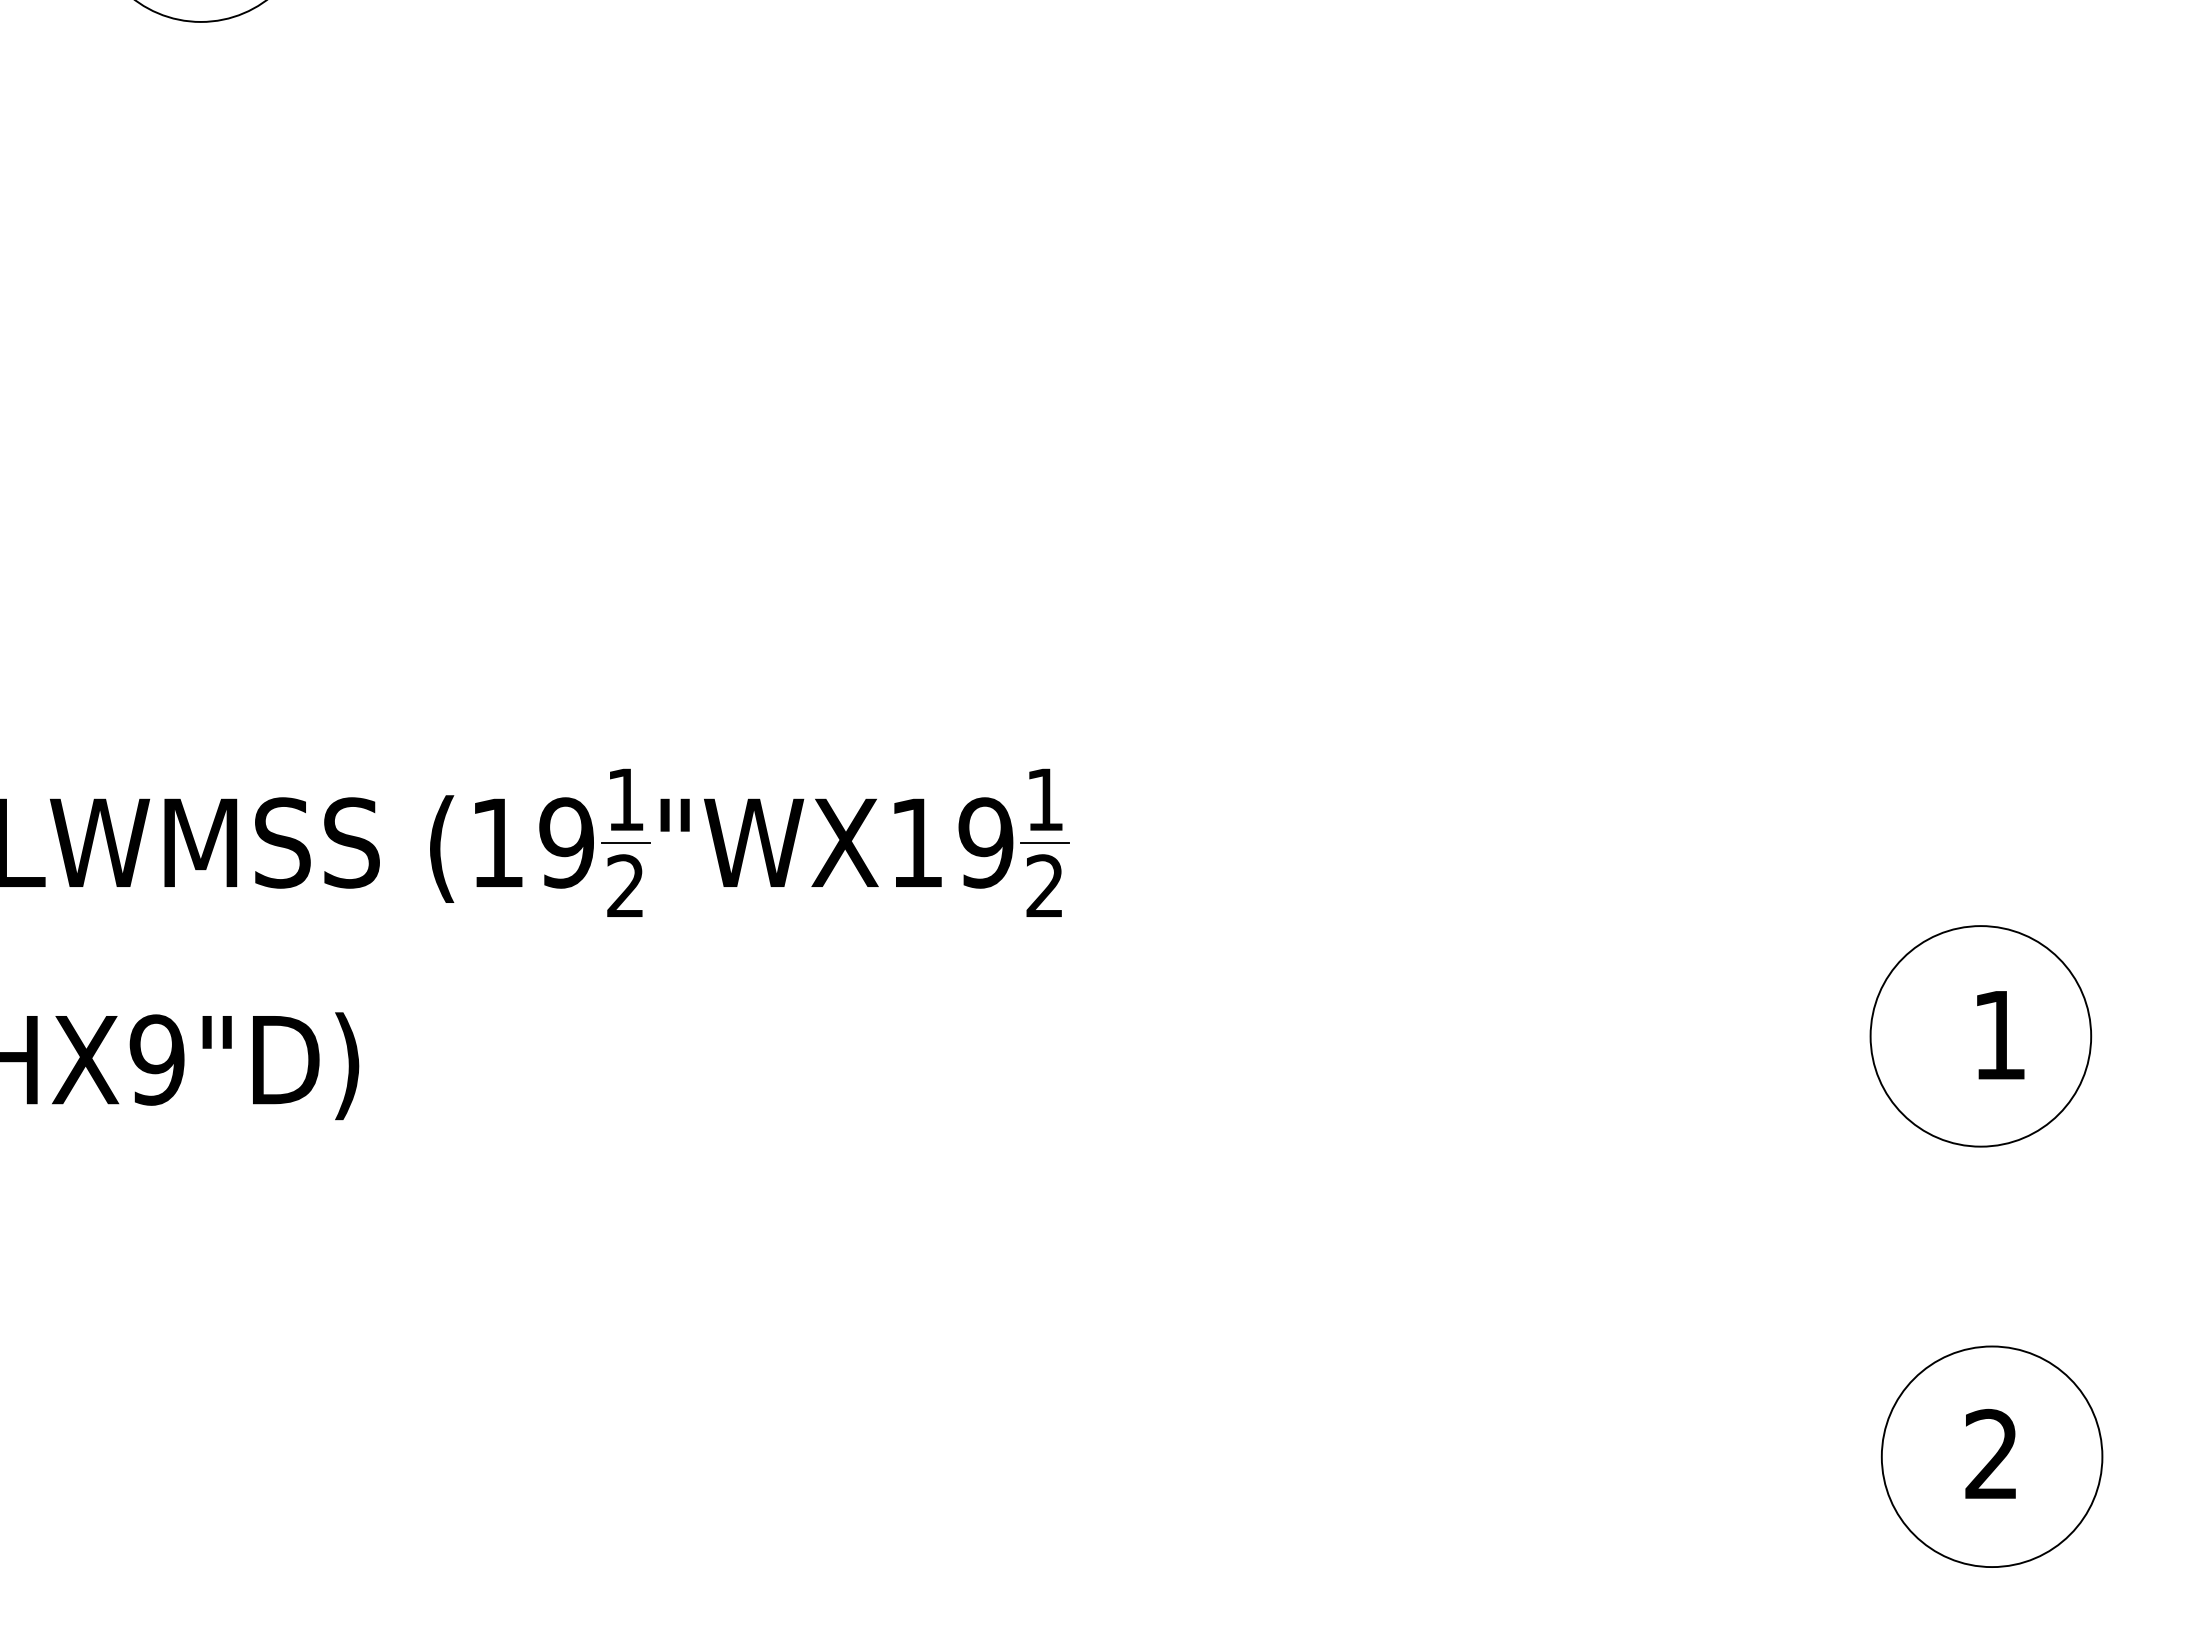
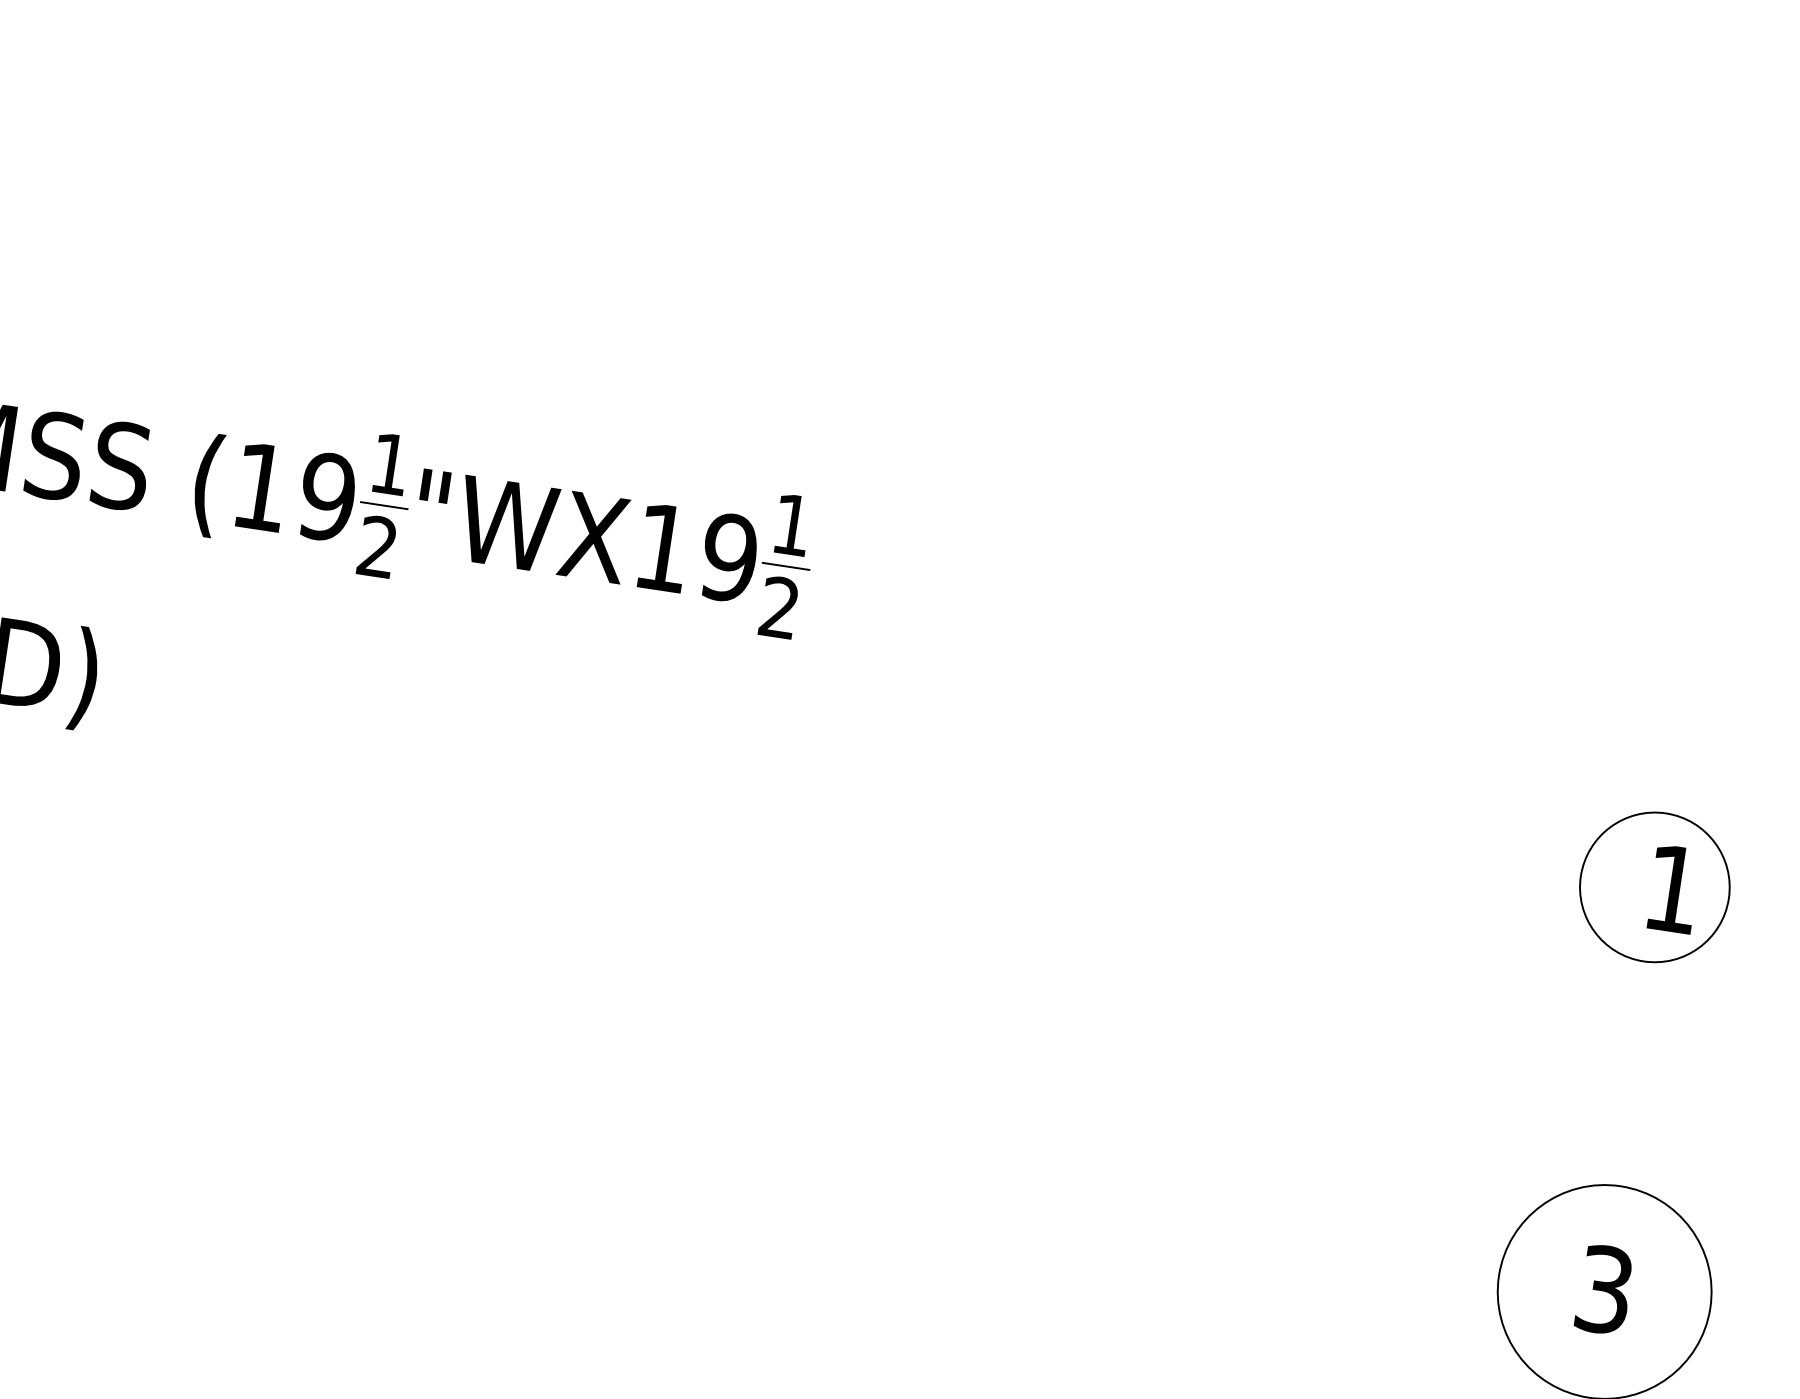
circle: (1980, 1036) -> (1654, 887), size x0.7
text: (1991, 1454) -> (1604, 1289), 2 -> 3

